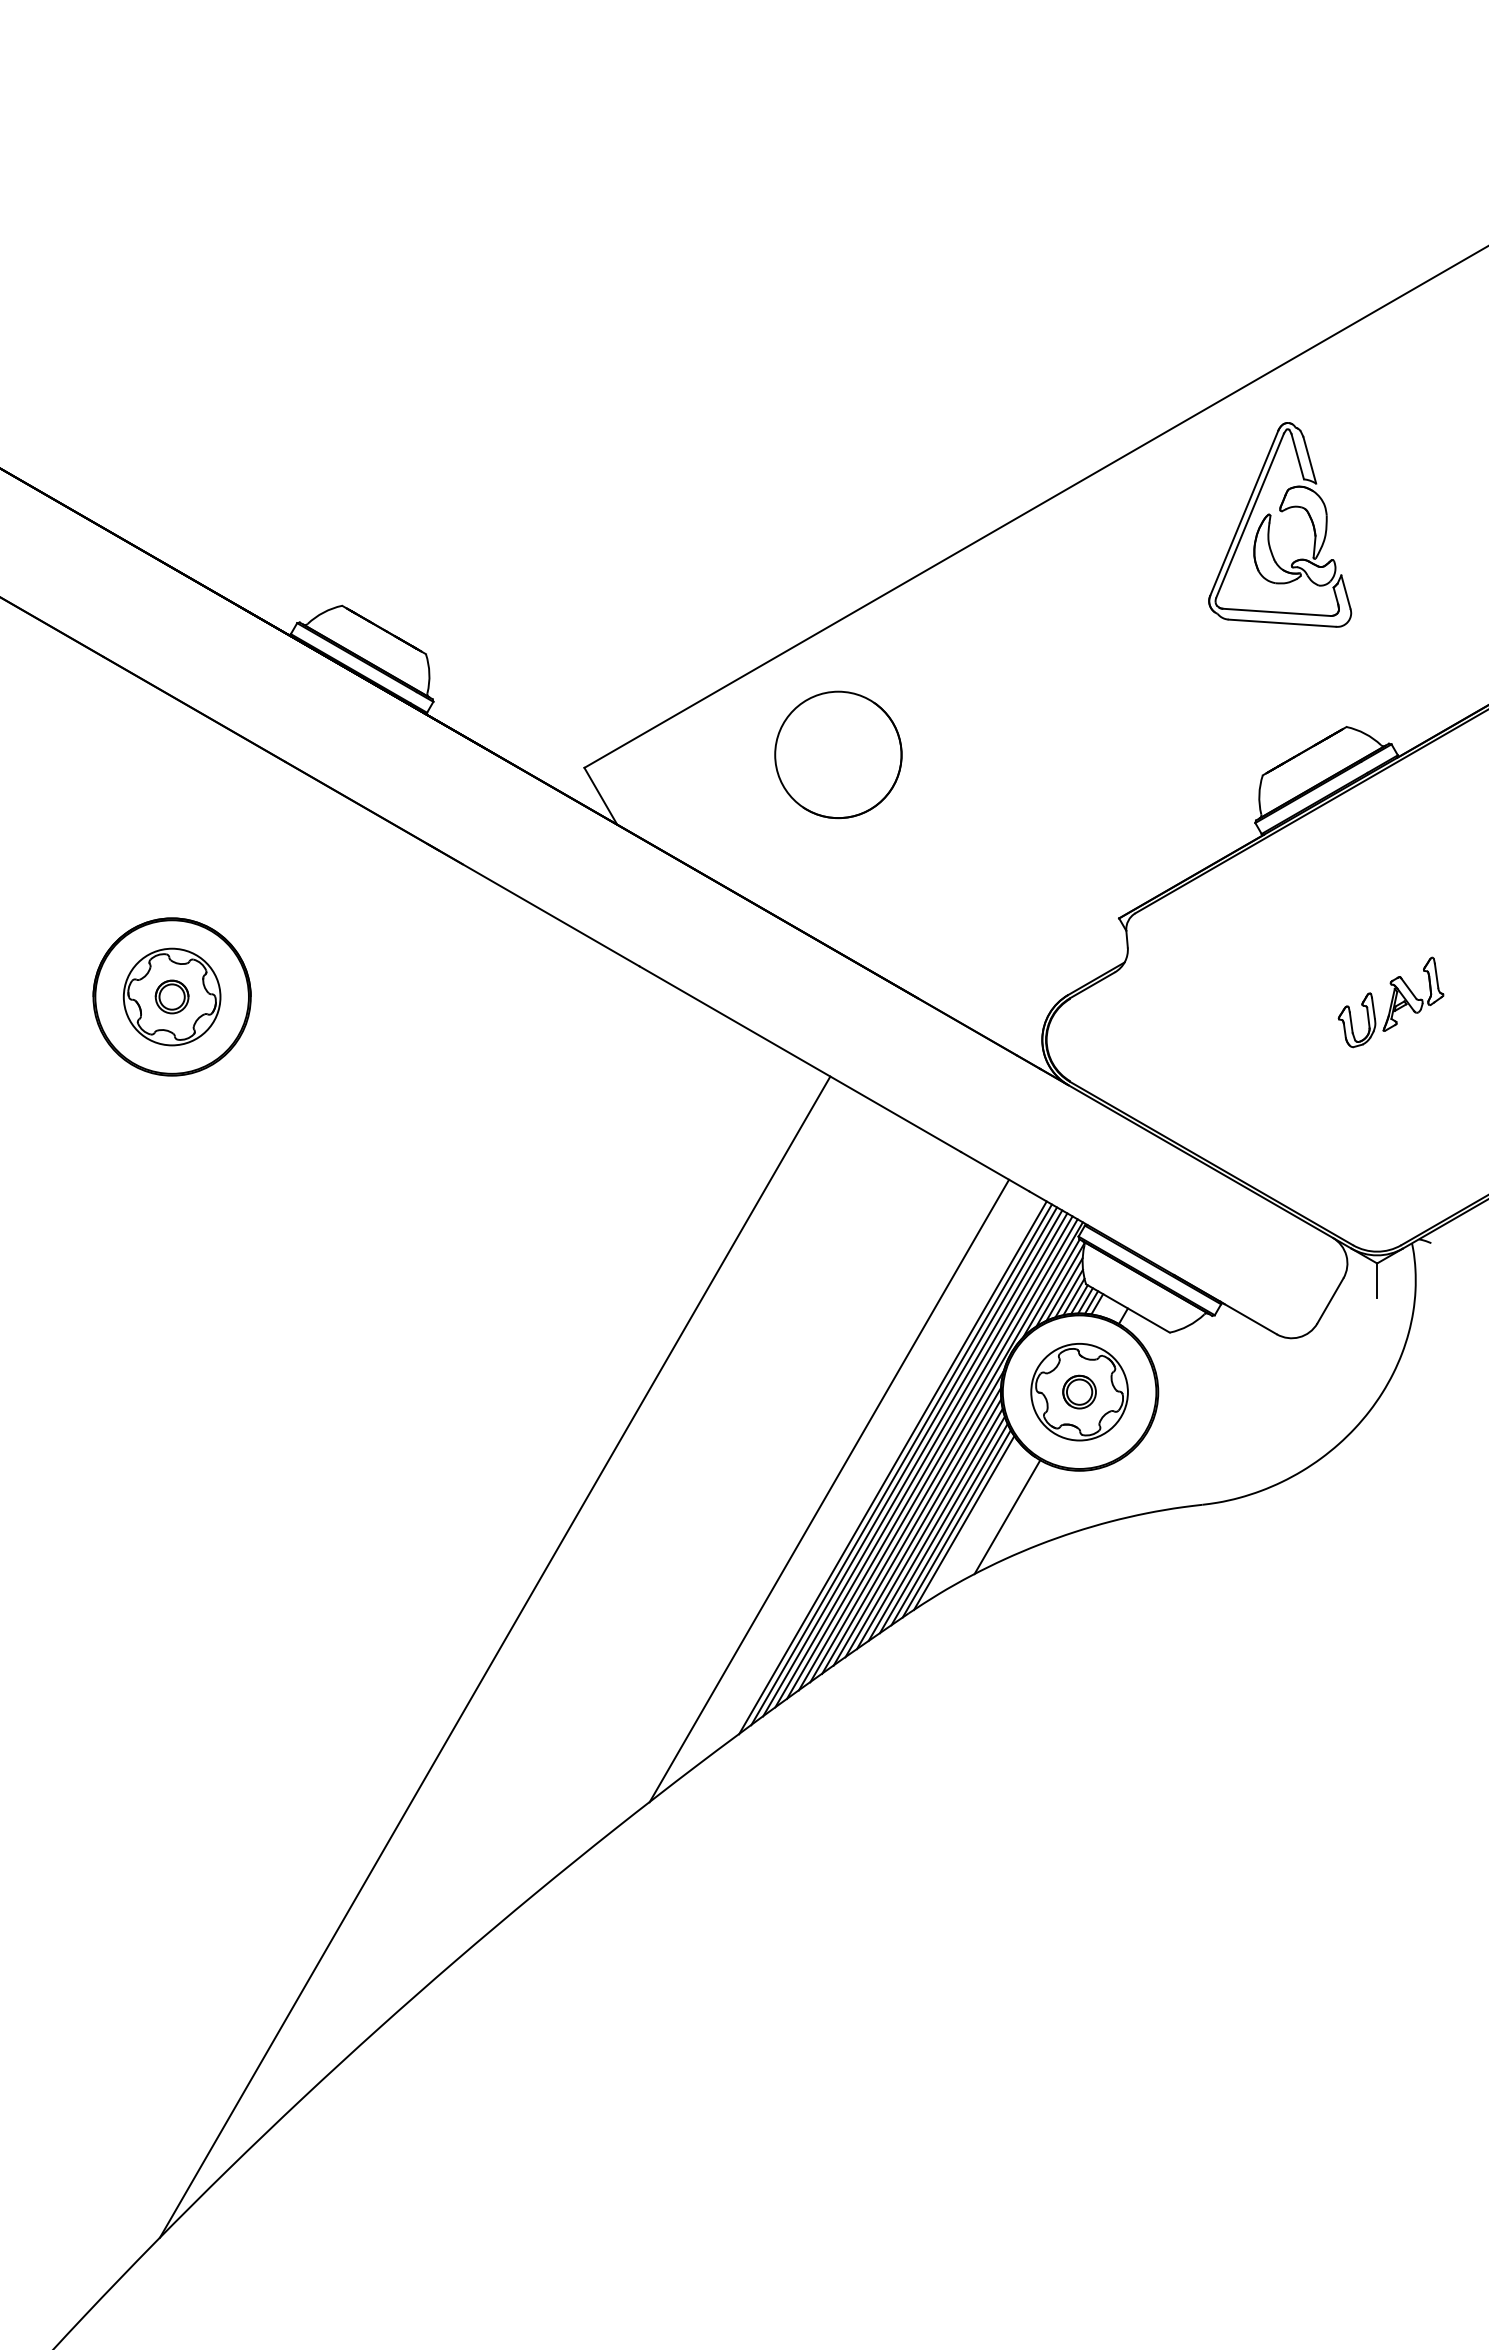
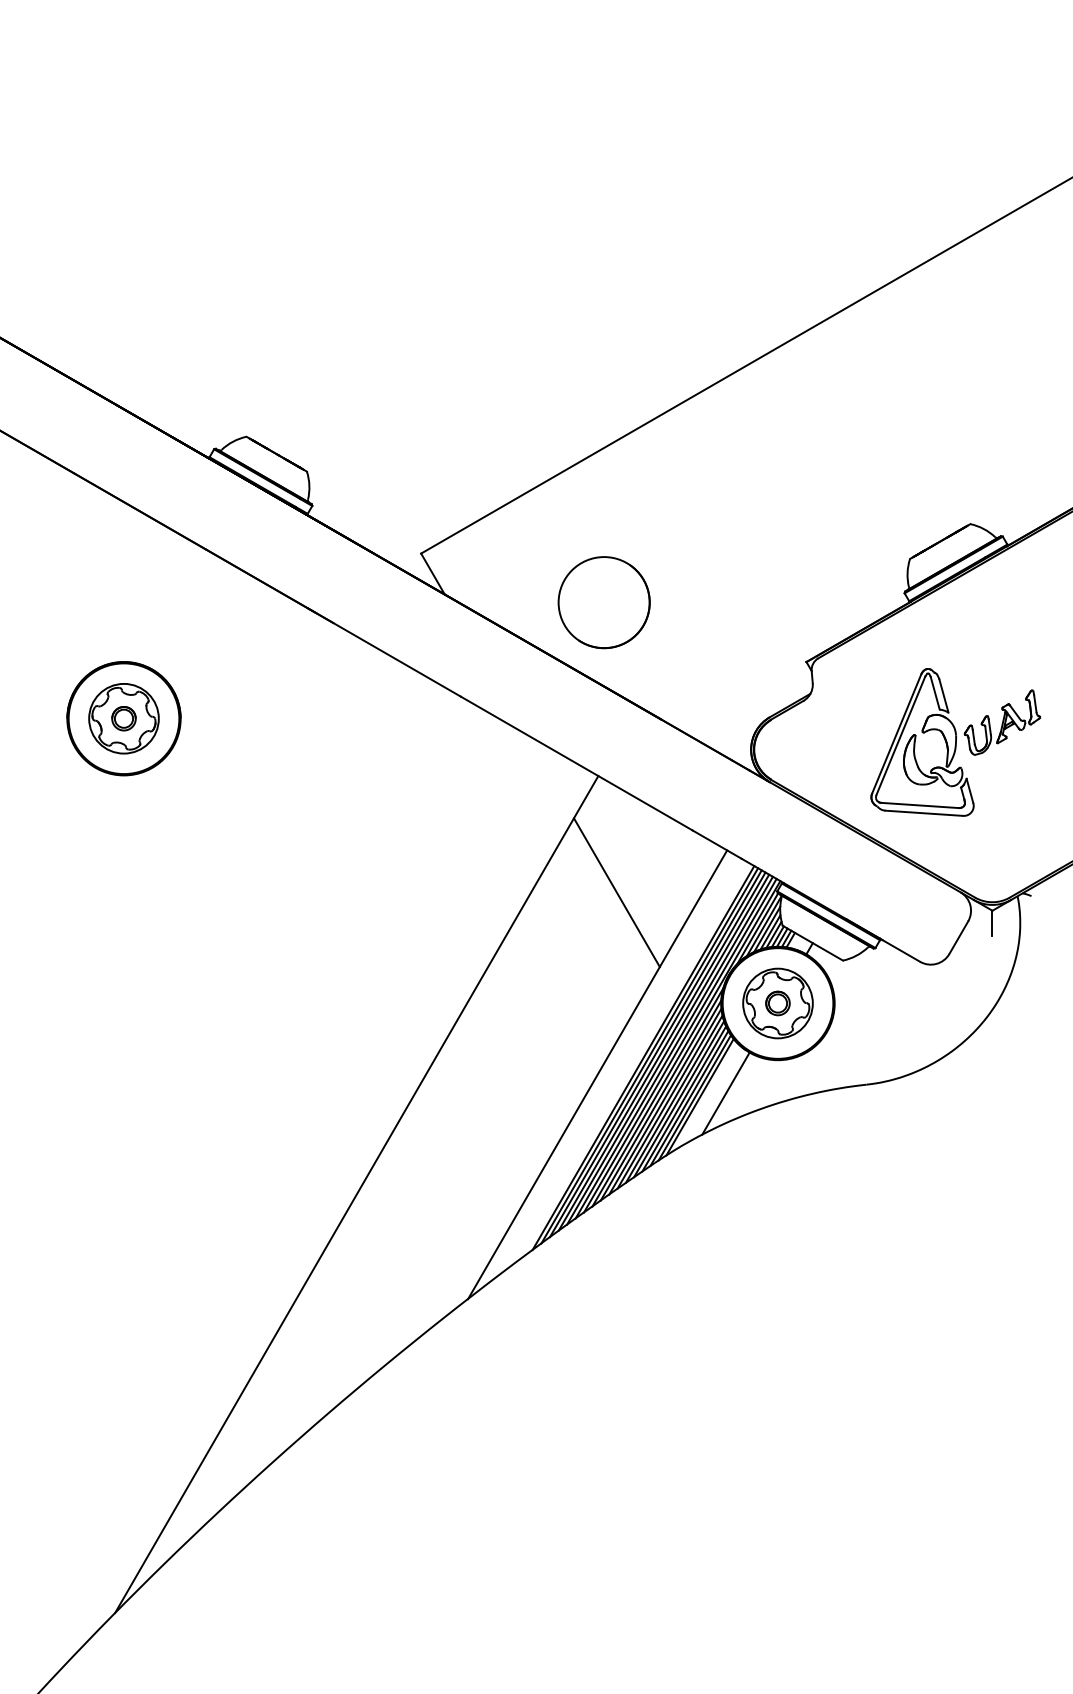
part: (1270, 524) -> (915, 742), moved
part: (838, 754) -> (604, 602), moved
line: (855, 1238) -> (616, 892), added
line: (971, 1522) -> (700, 1097), added

